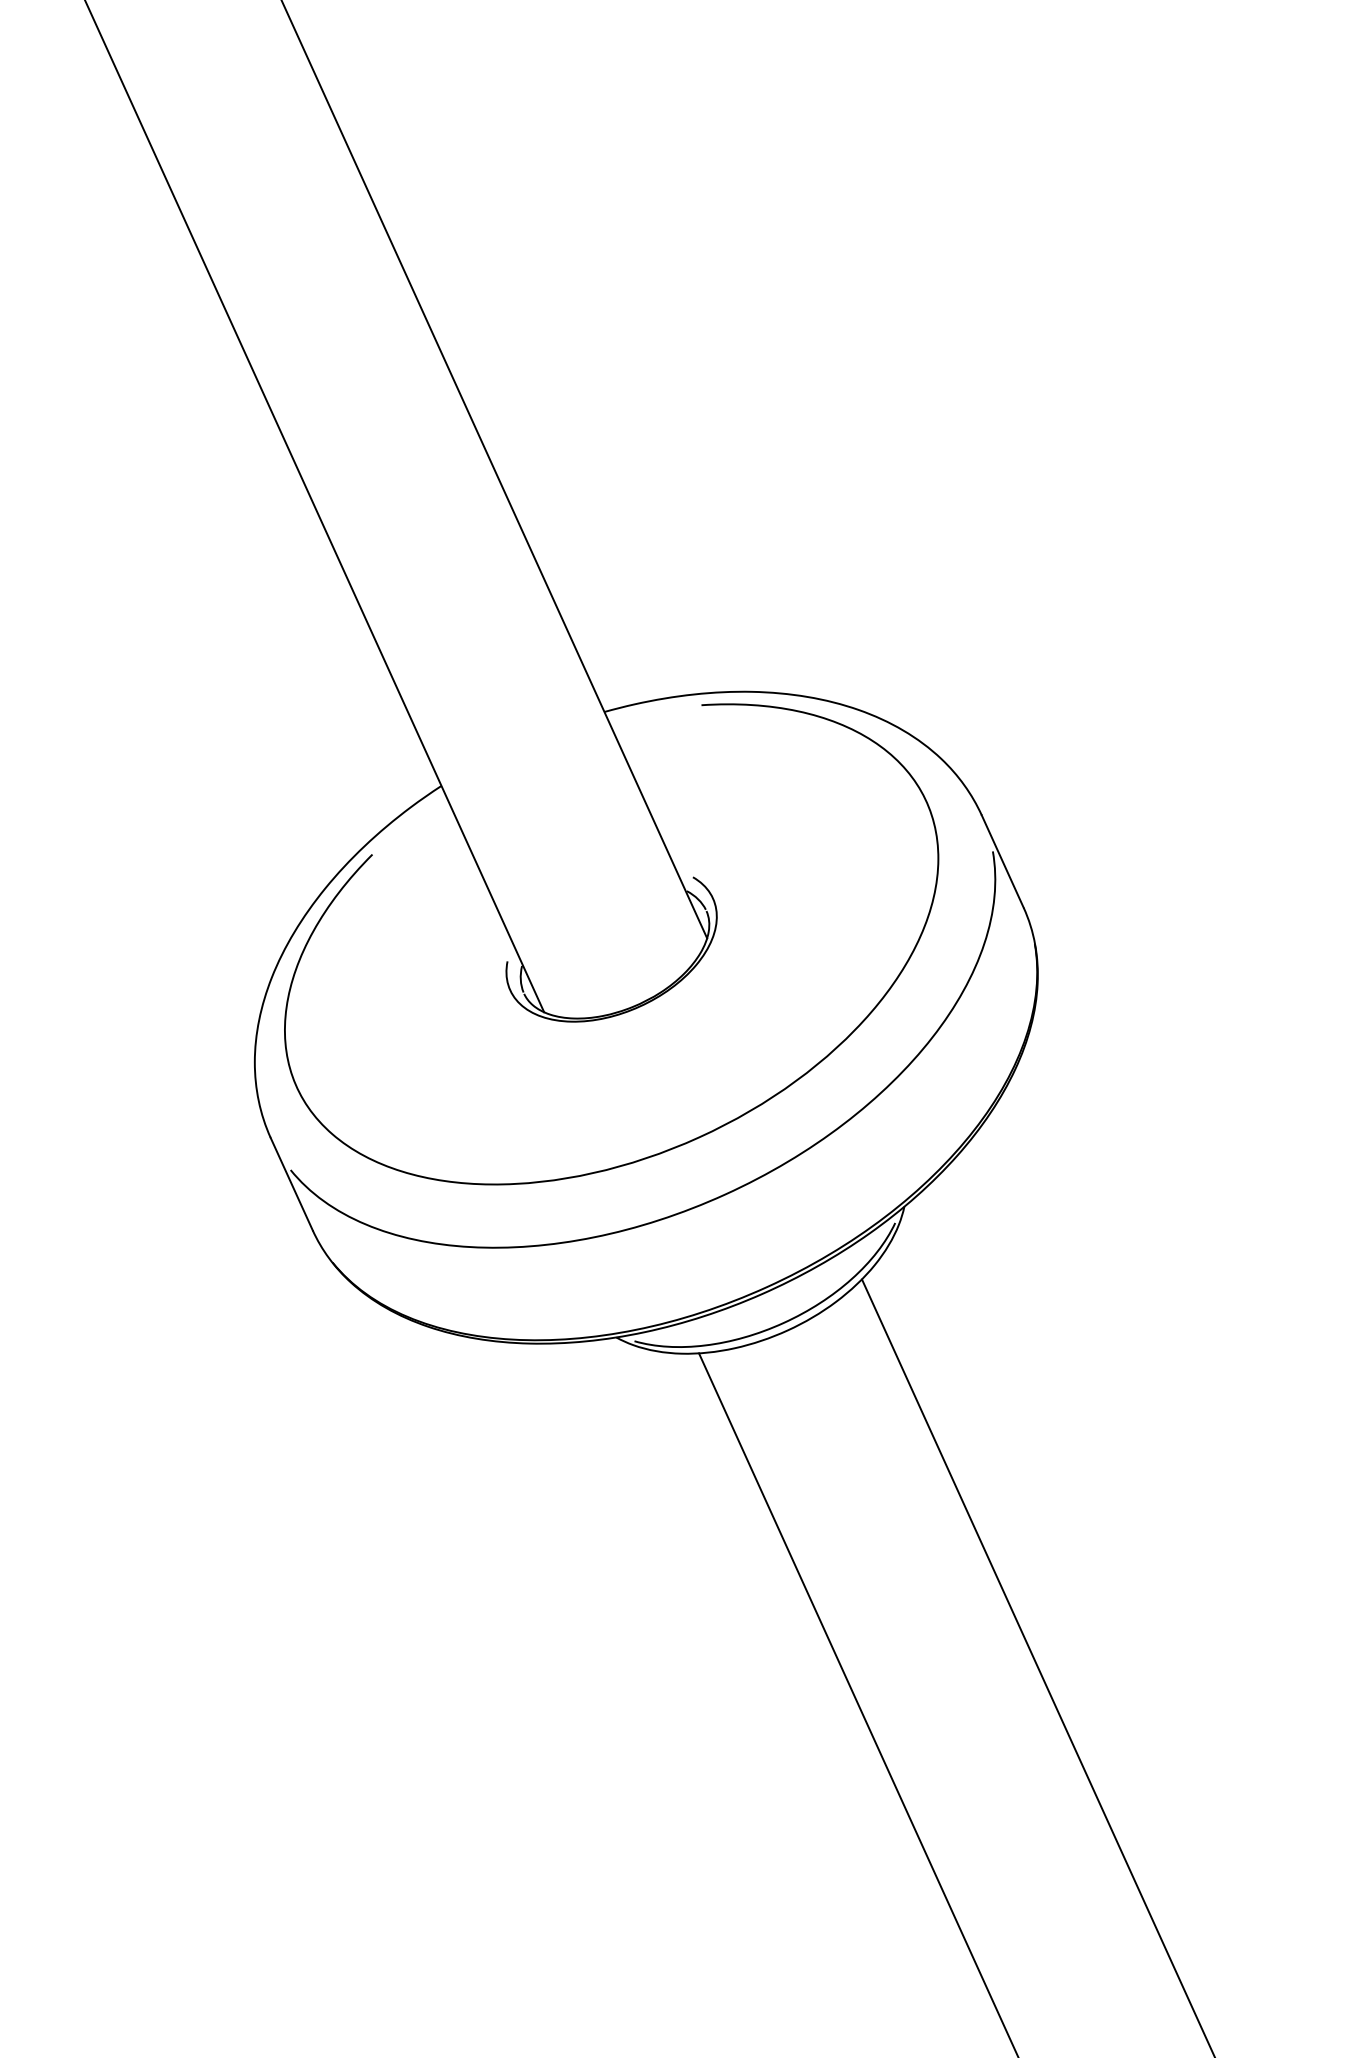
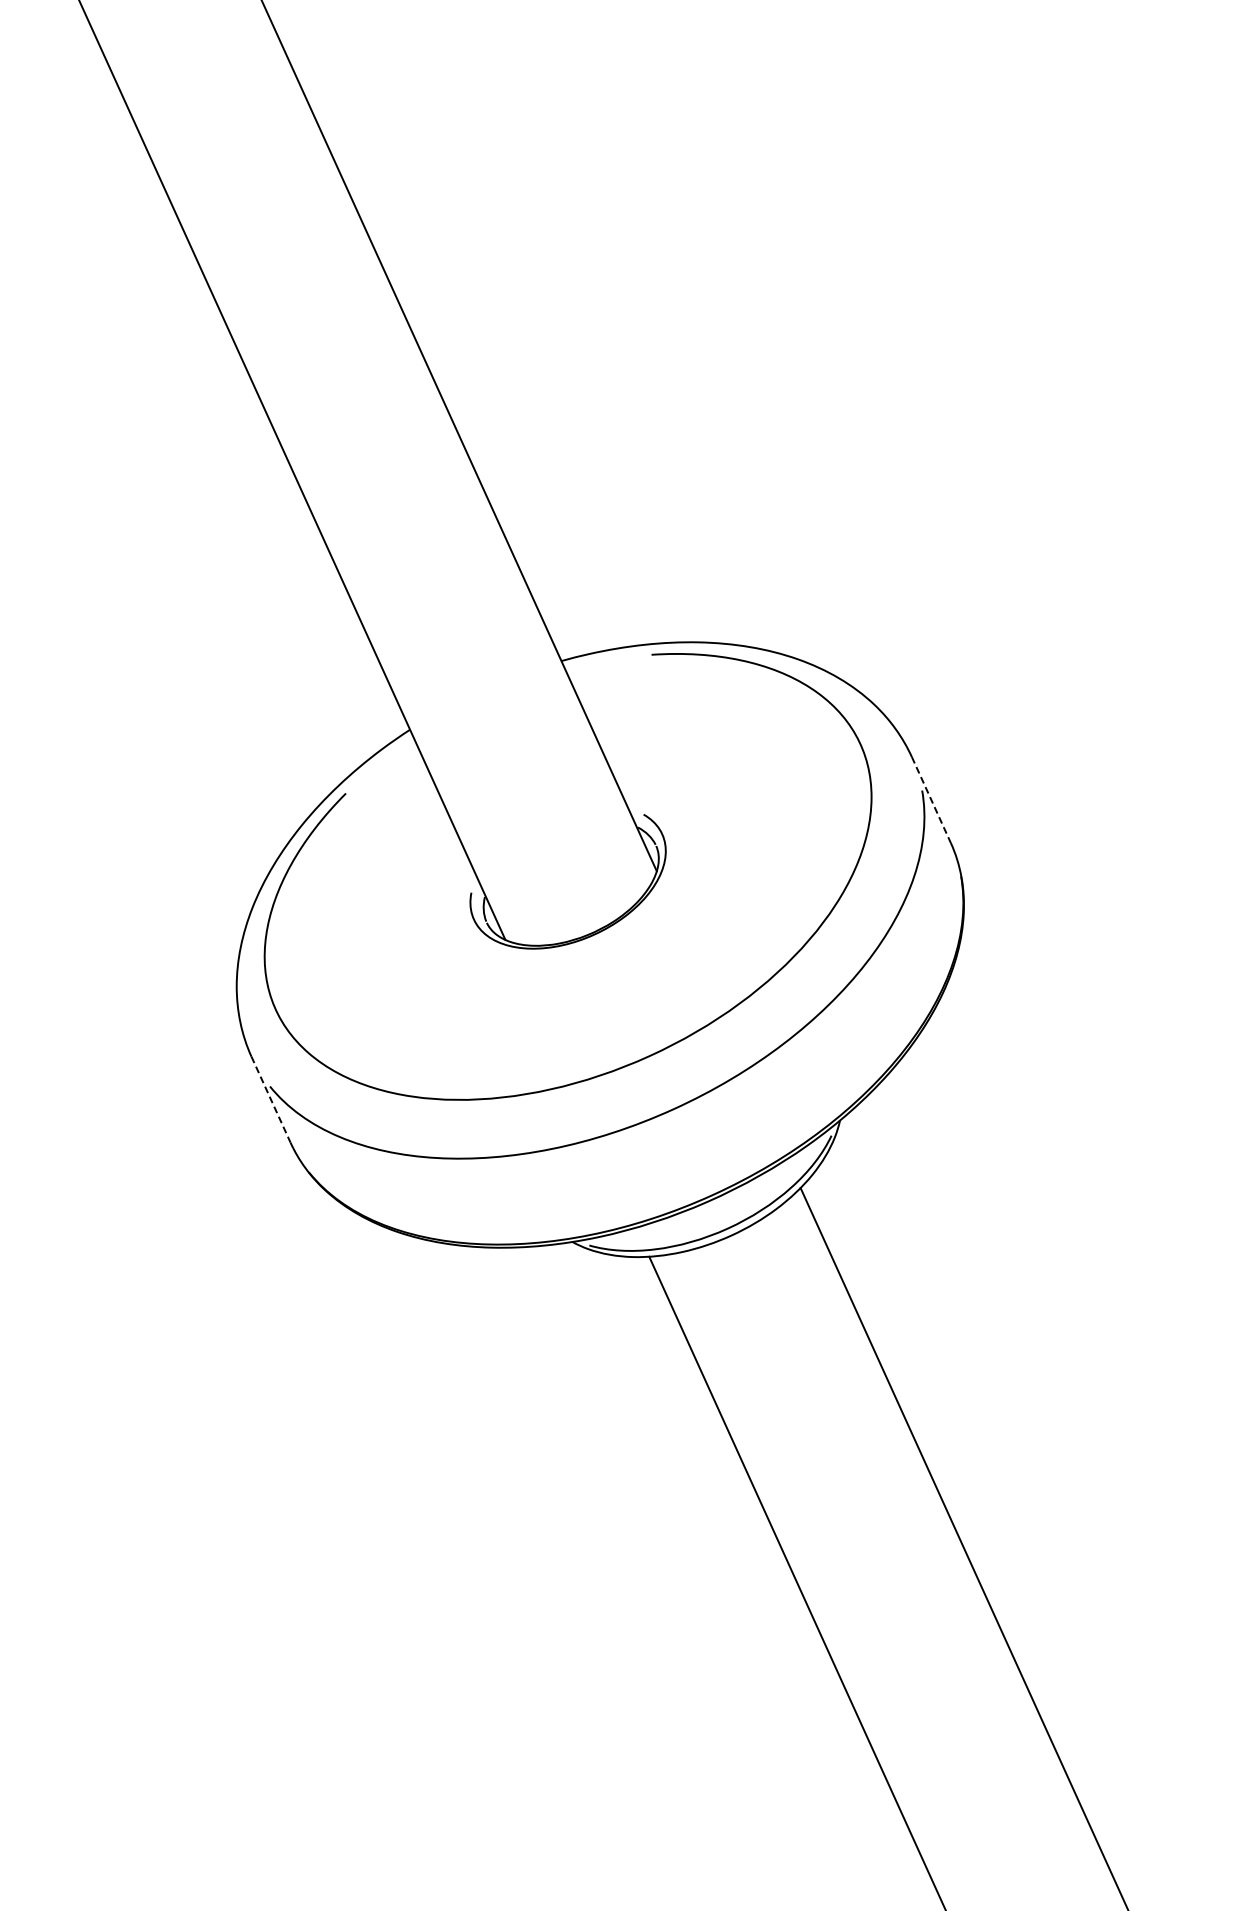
line: (1002, 862) -> (931, 800), solid -> dashed
line: (292, 1185) -> (271, 1100), solid -> dashed

